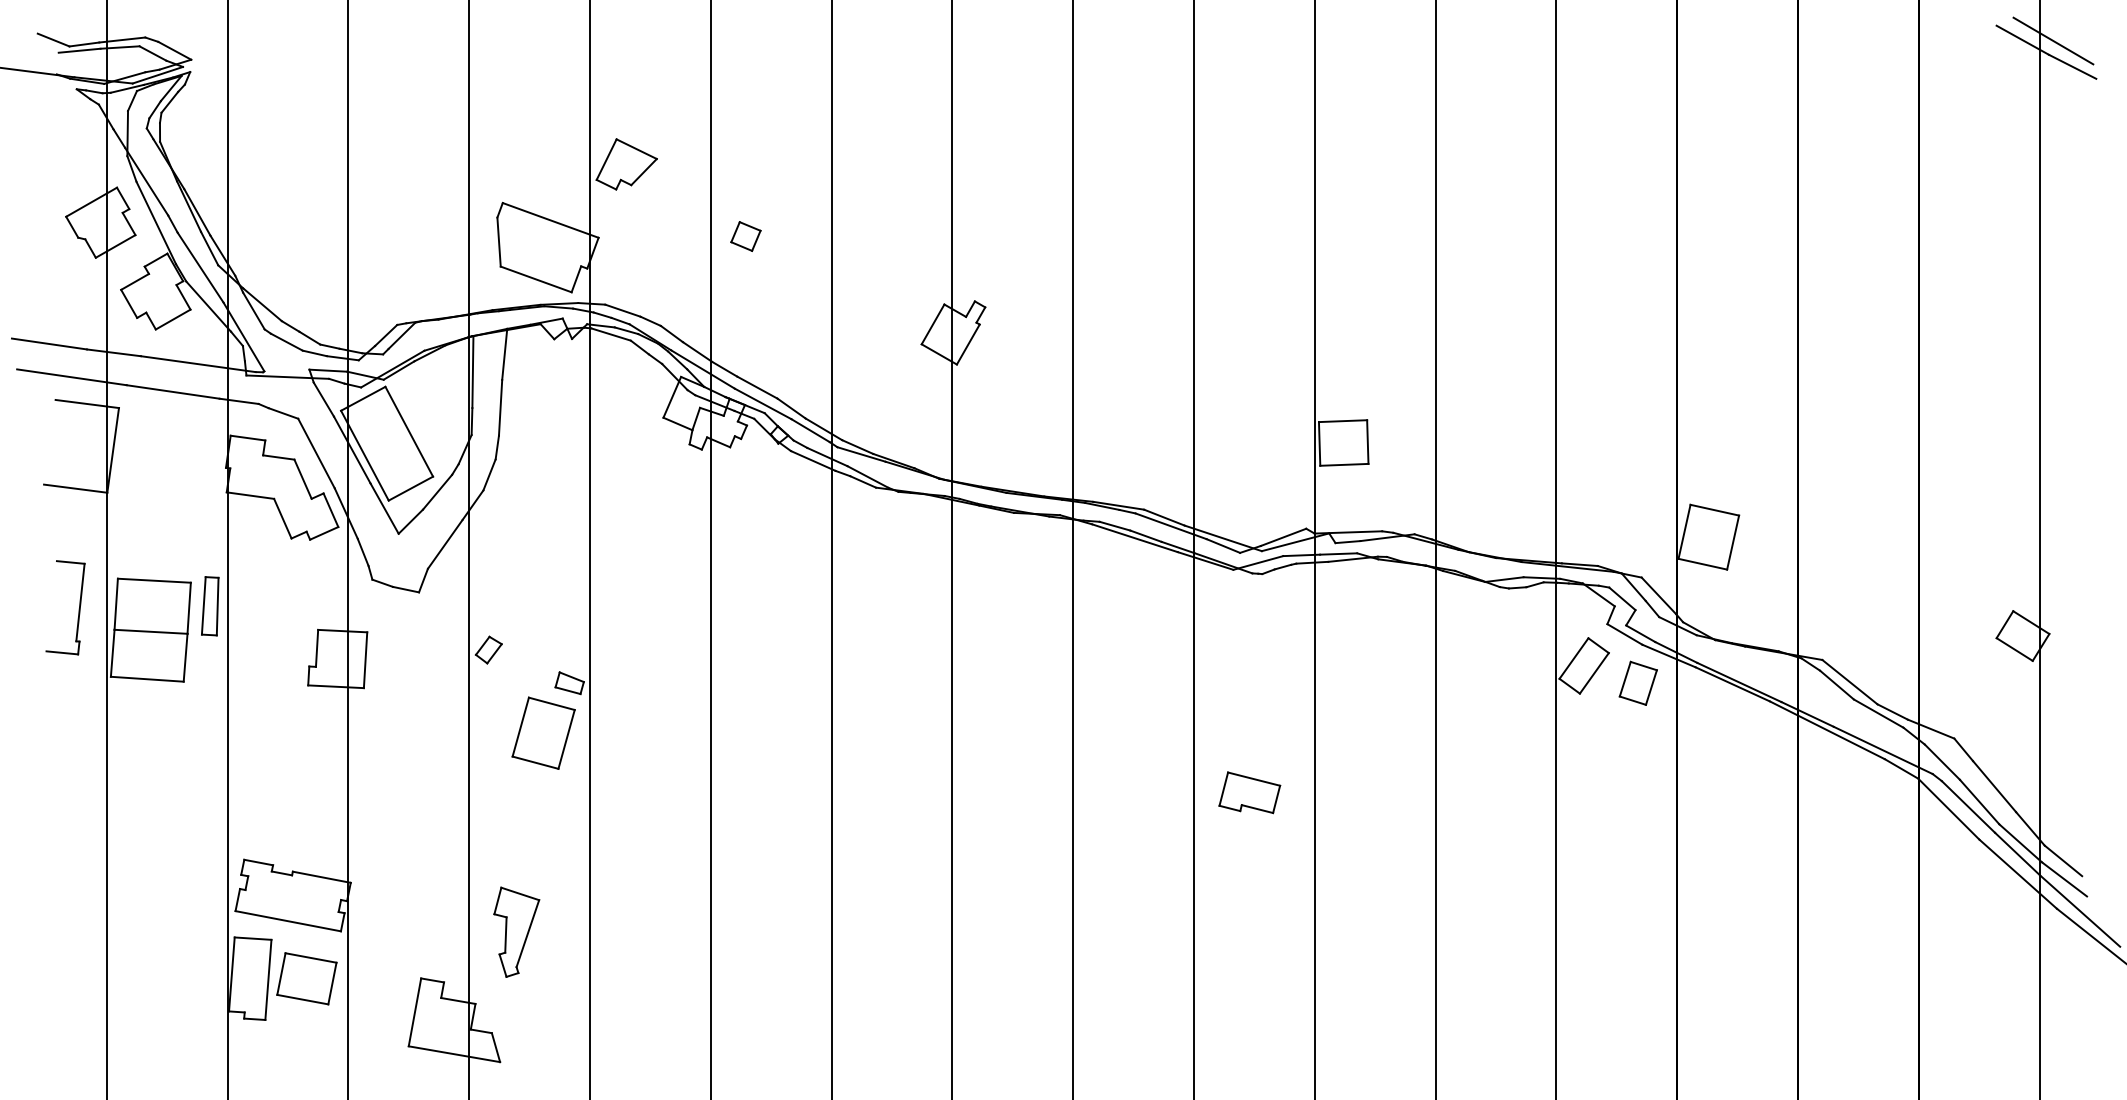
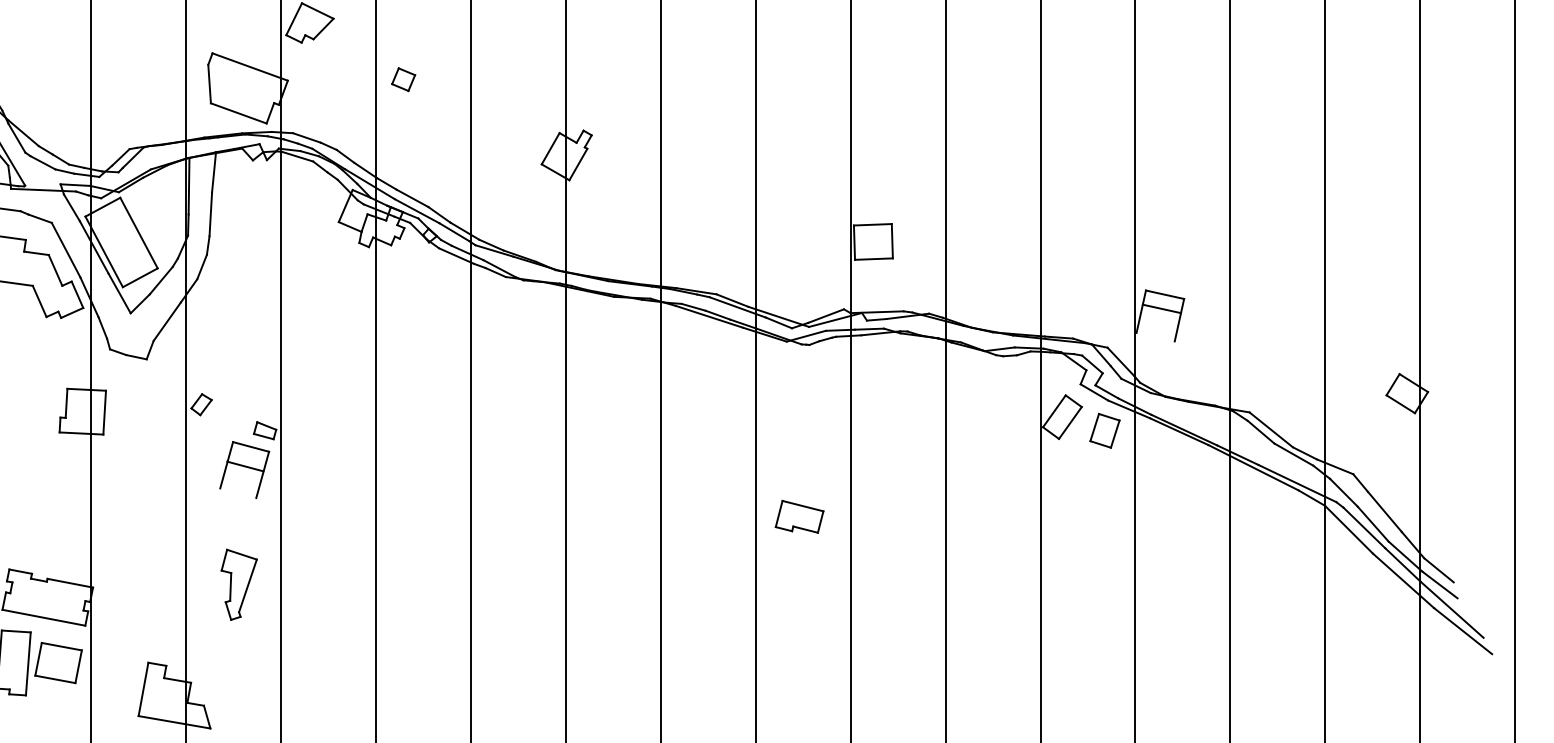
line: (1702, 563) -> (1161, 308), moved
line: (535, 762) -> (245, 466), moved
part: (516, 931) -> (239, 584), moved

